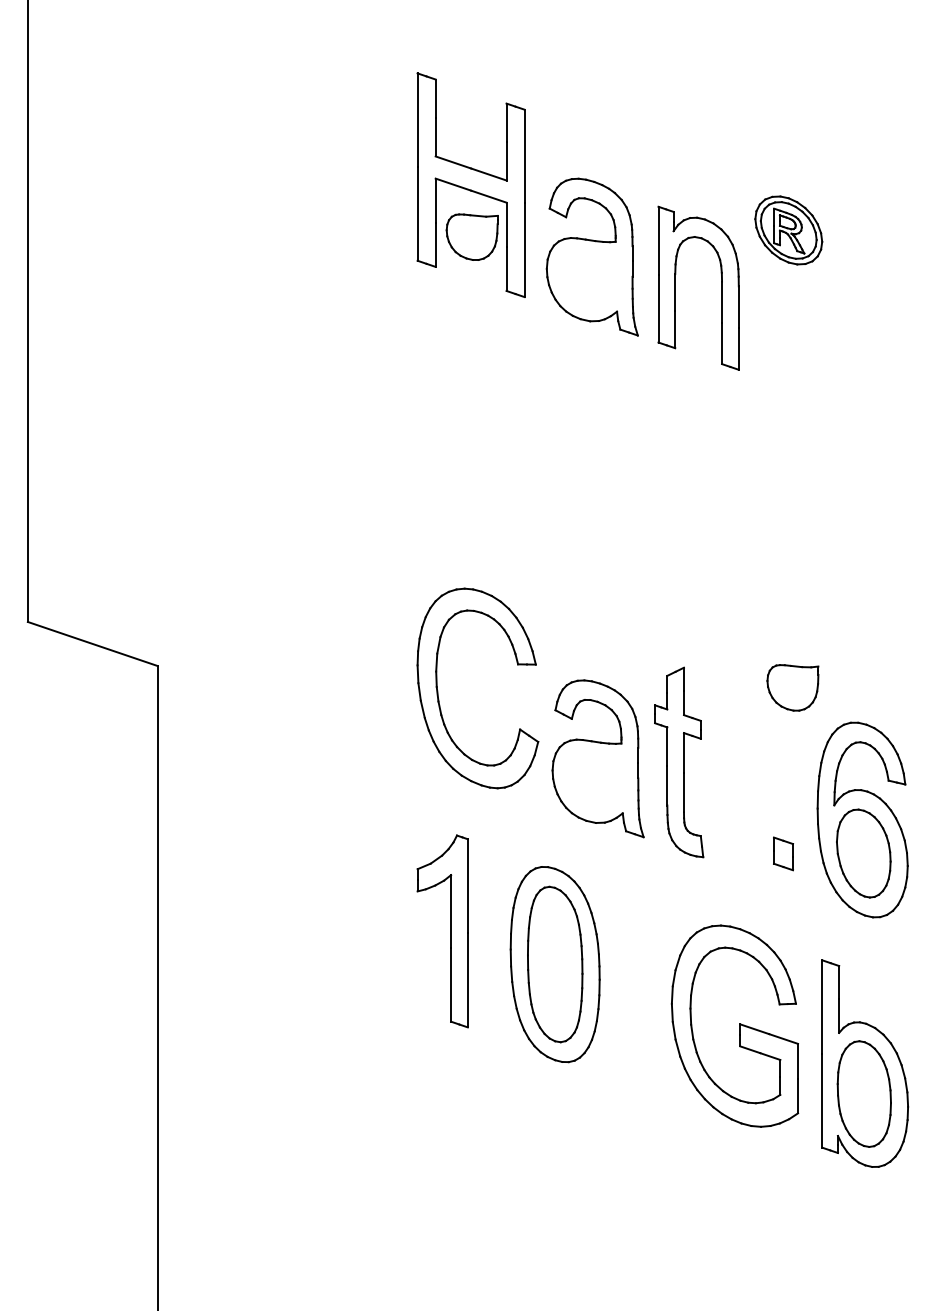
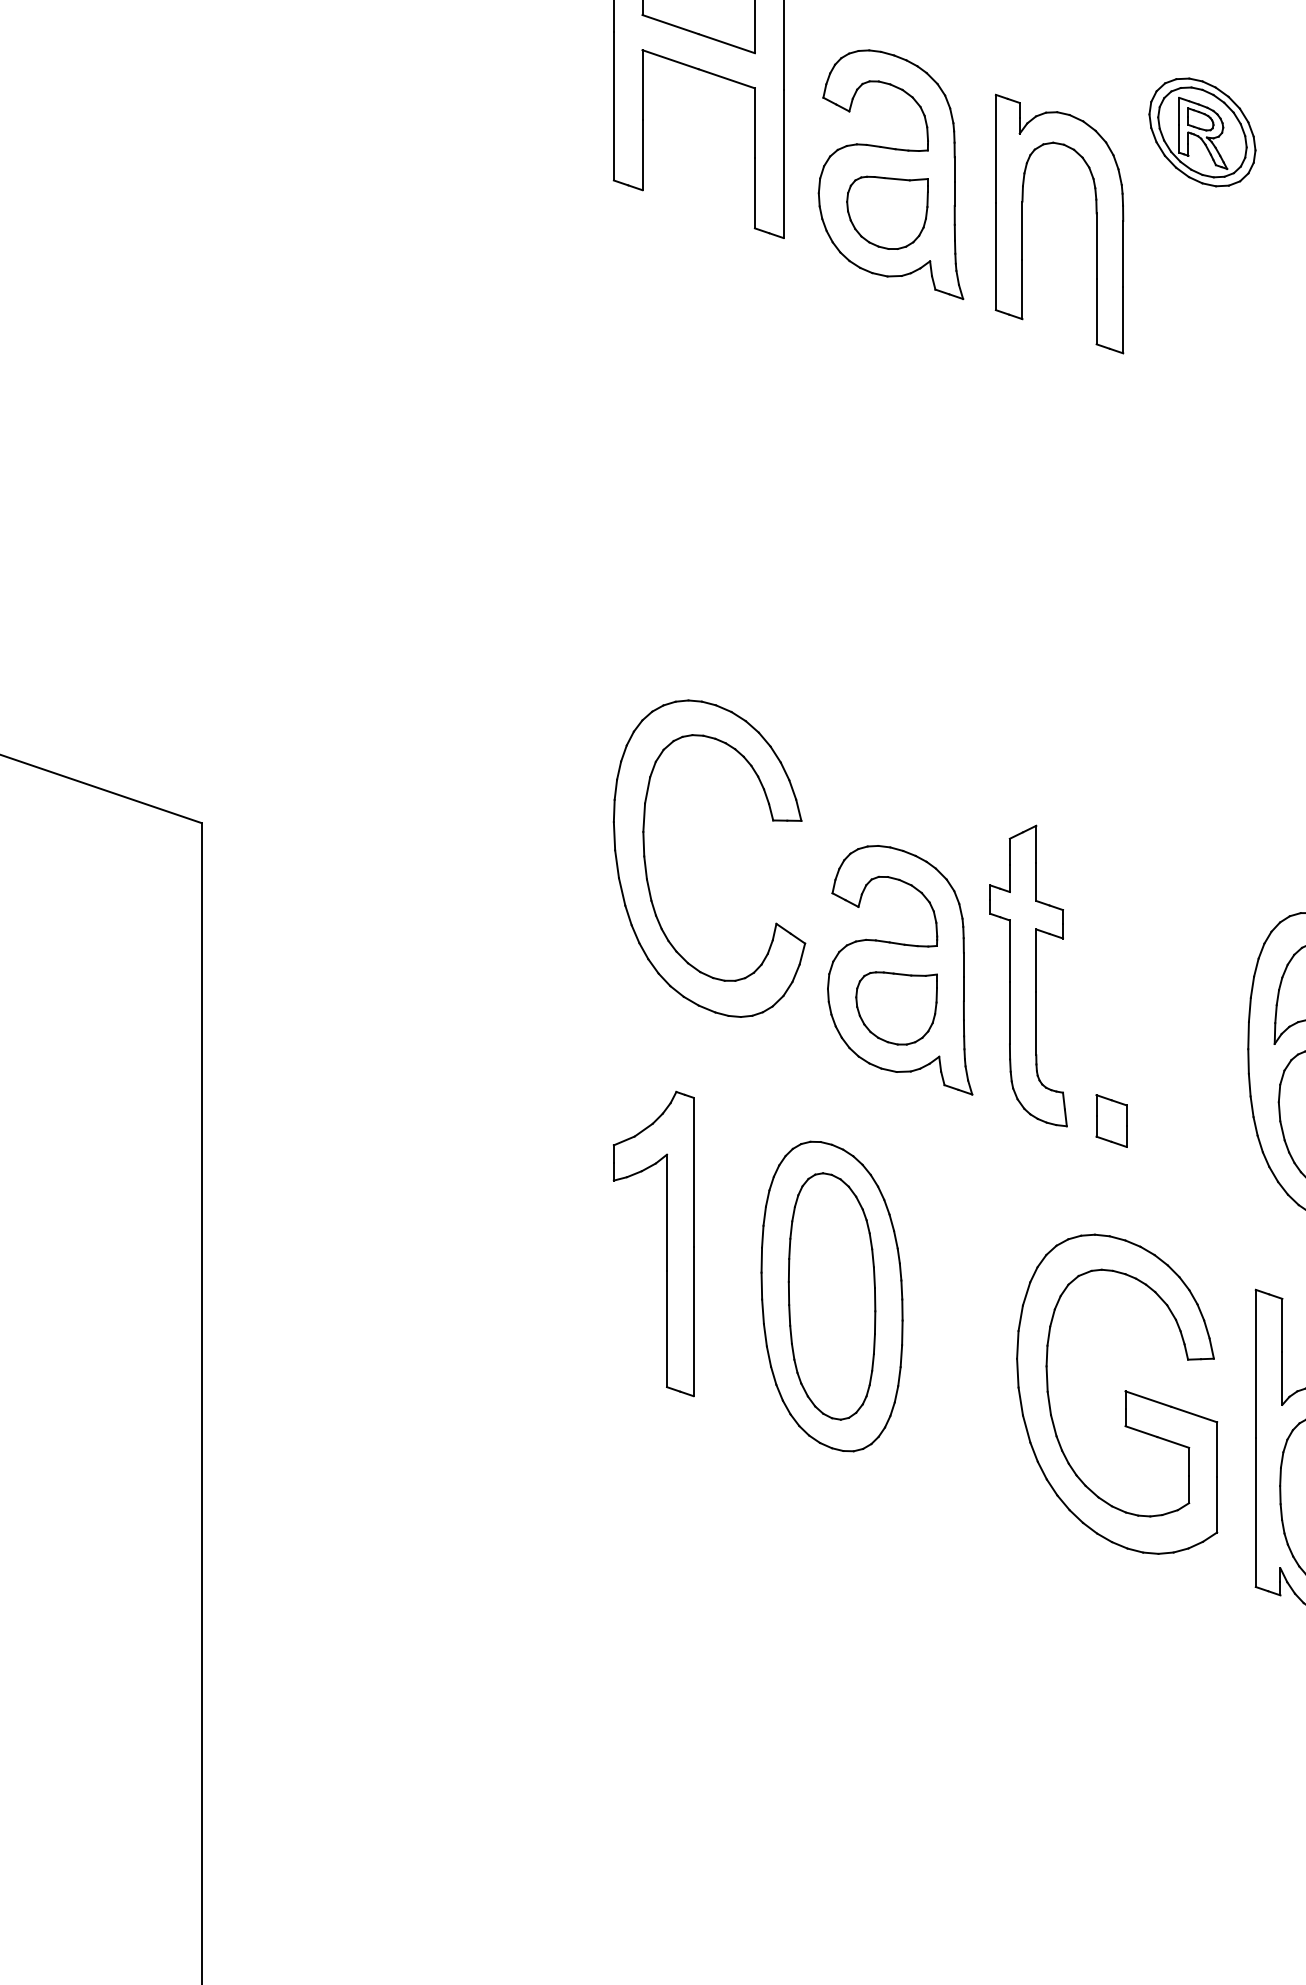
part: (471, 236) -> (886, 211), moved
part: (792, 687) -> (895, 1007), moved
part: (783, 853) -> (1111, 1120), moved

